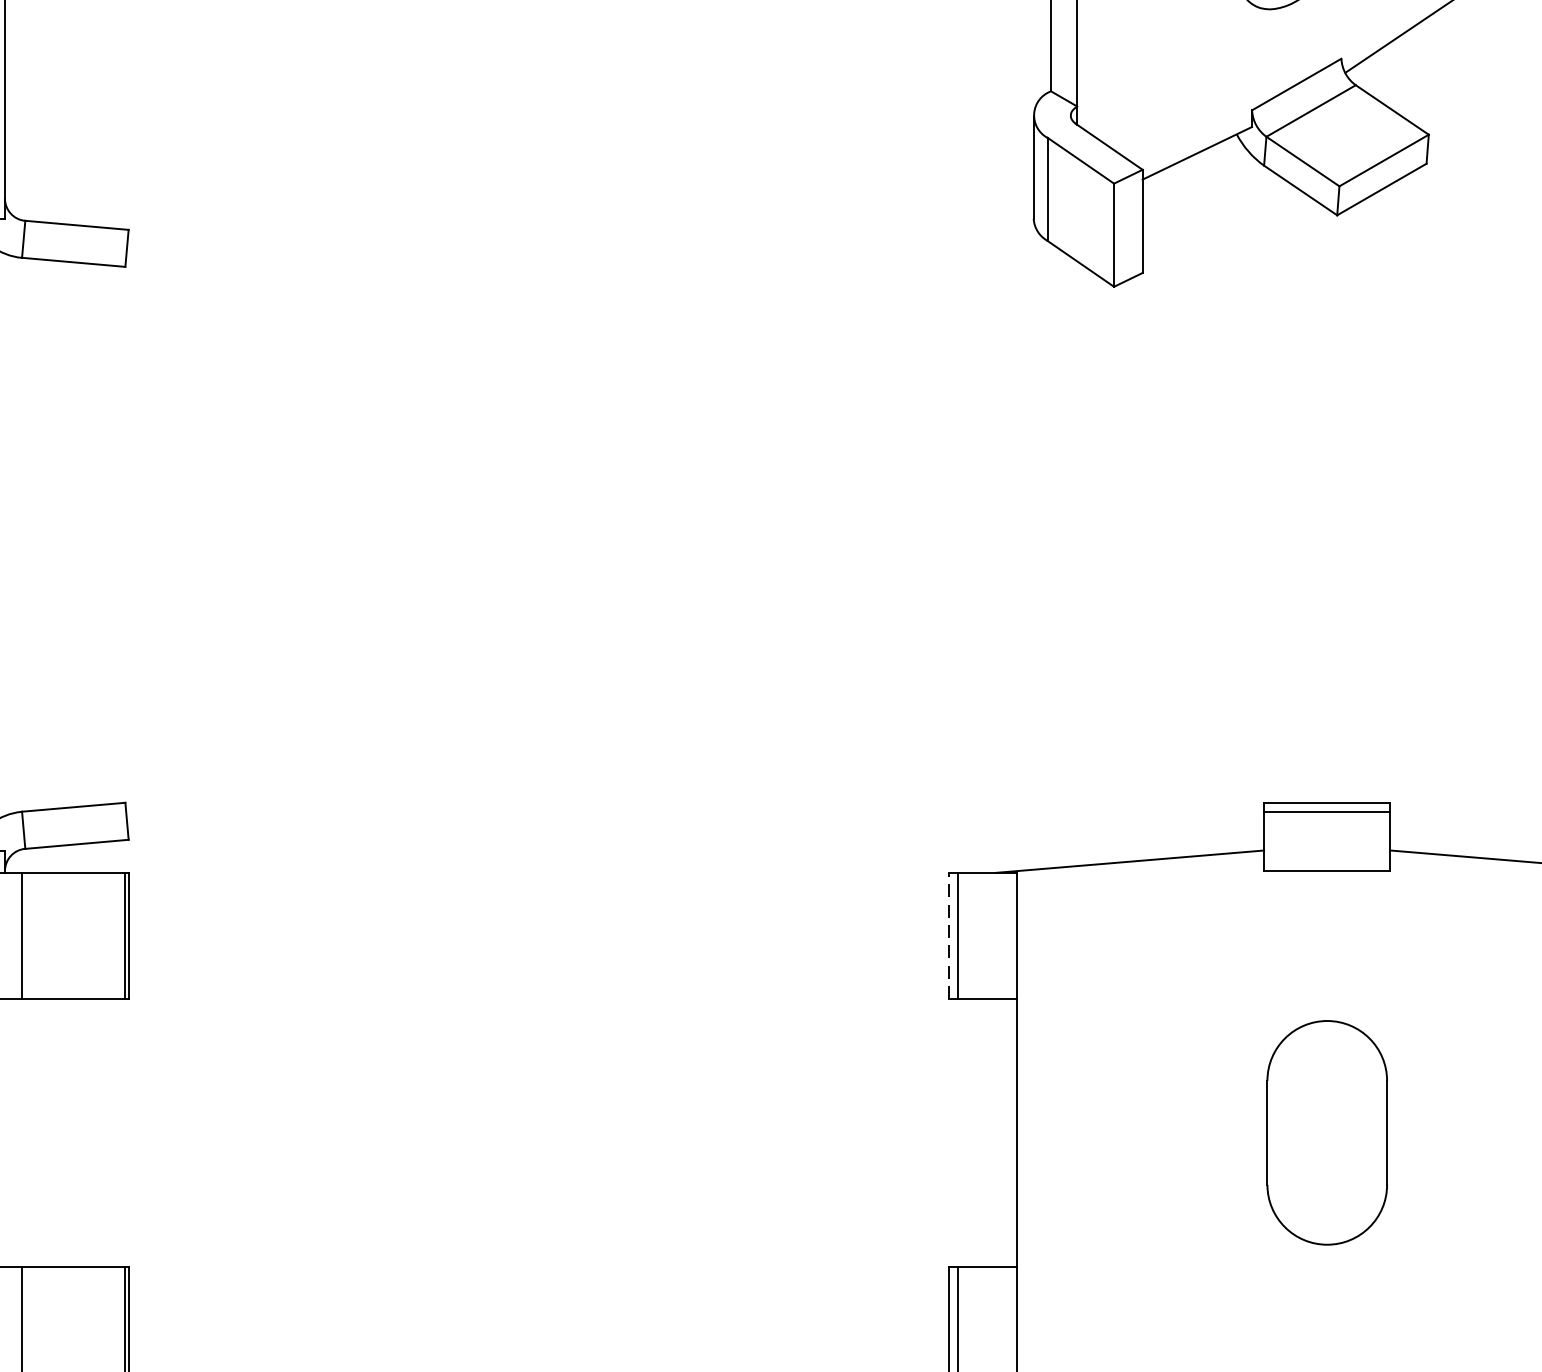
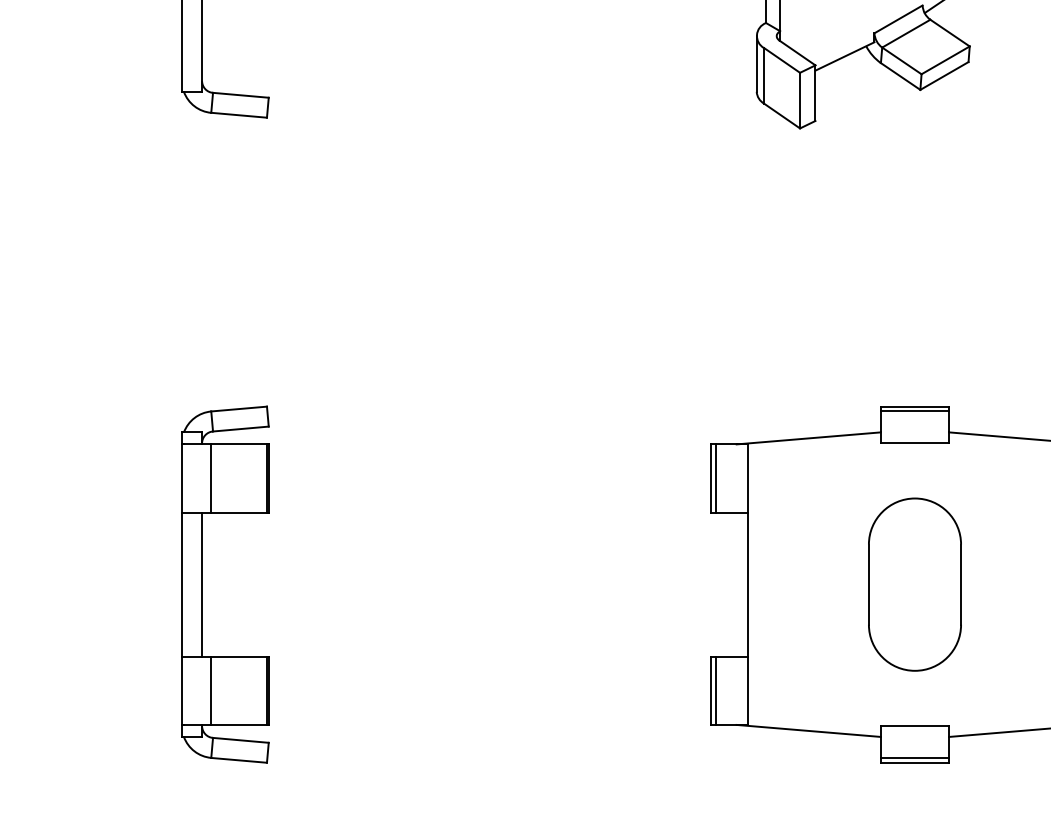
line: (947, 934) -> (710, 477), dashed -> solid
line: (5, 1132) -> (202, 584), added
part: (1326, 1132) -> (914, 584), size x1.43

